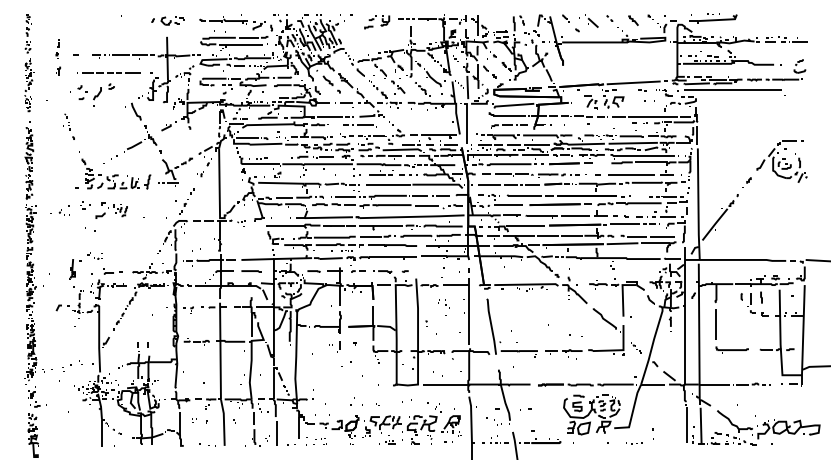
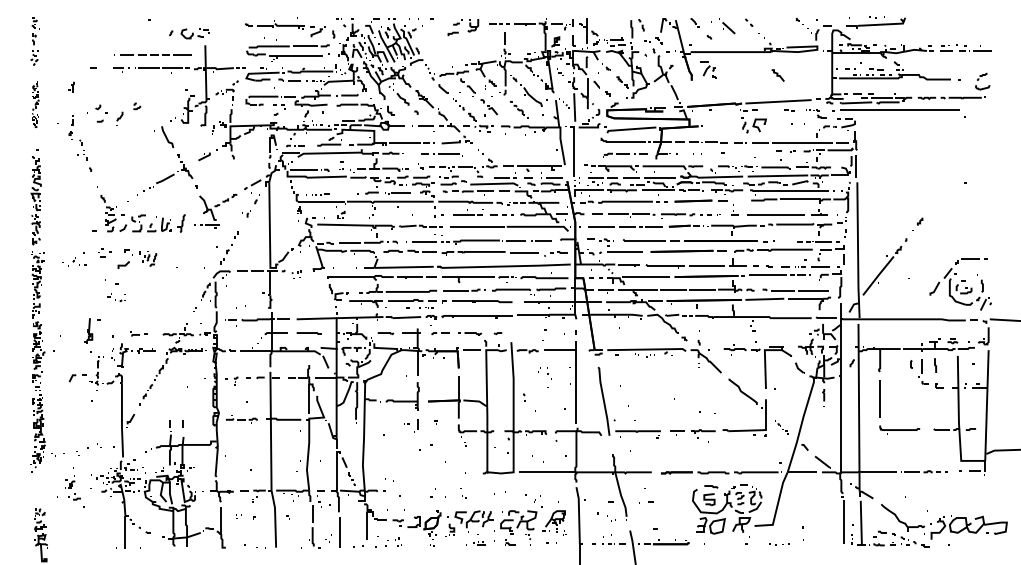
part: (168, 20) -> (189, 33), moved
curve: (632, 20) -> (777, 75), moved
part: (57, 49) -> (70, 127), moved
line: (108, 72) -> (152, 54), moved
part: (29, 85) -> (36, 104), size x0.7
part: (97, 96) -> (119, 118), size x0.6
part: (591, 102) -> (708, 69), moved
part: (781, 161) -> (960, 284), moved
part: (94, 256) -> (116, 297), moved
part: (113, 271) -> (139, 333), size x0.7
part: (33, 396) -> (72, 487), moved

